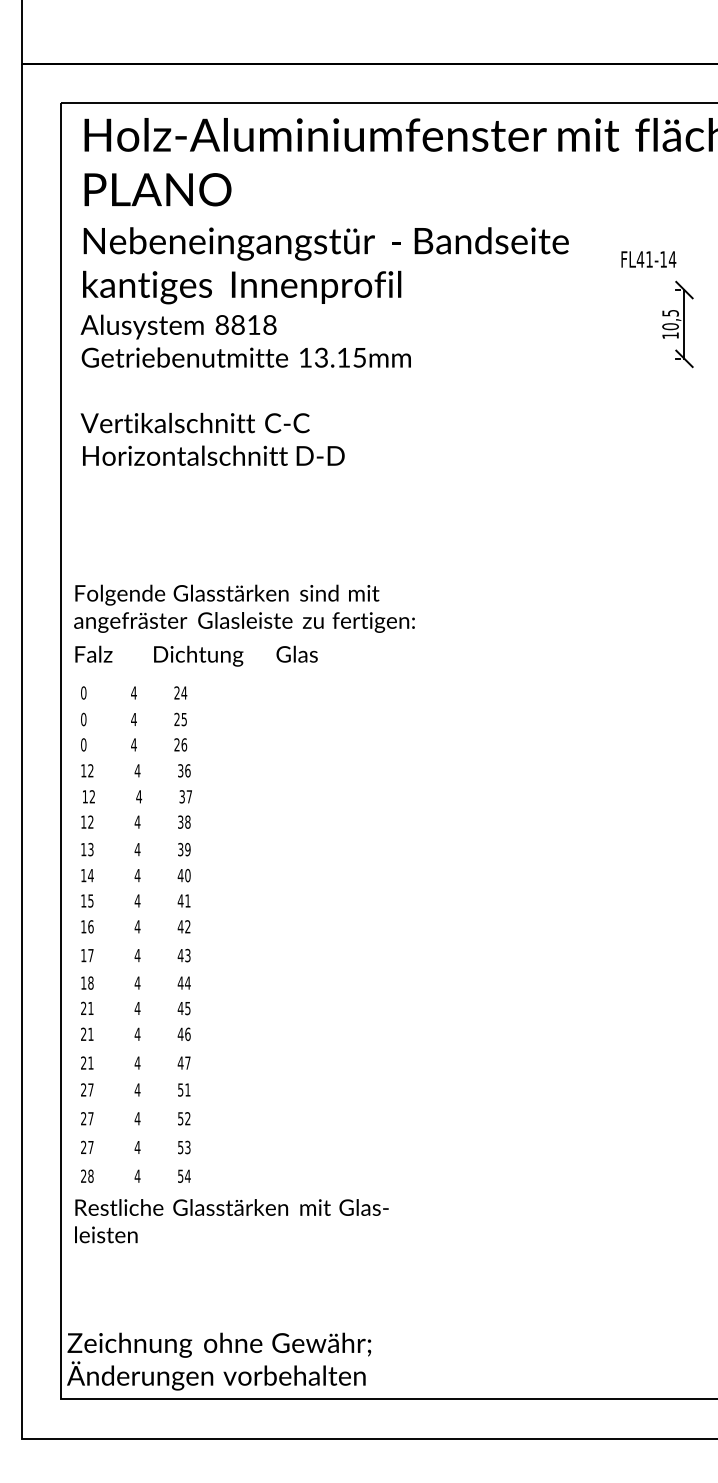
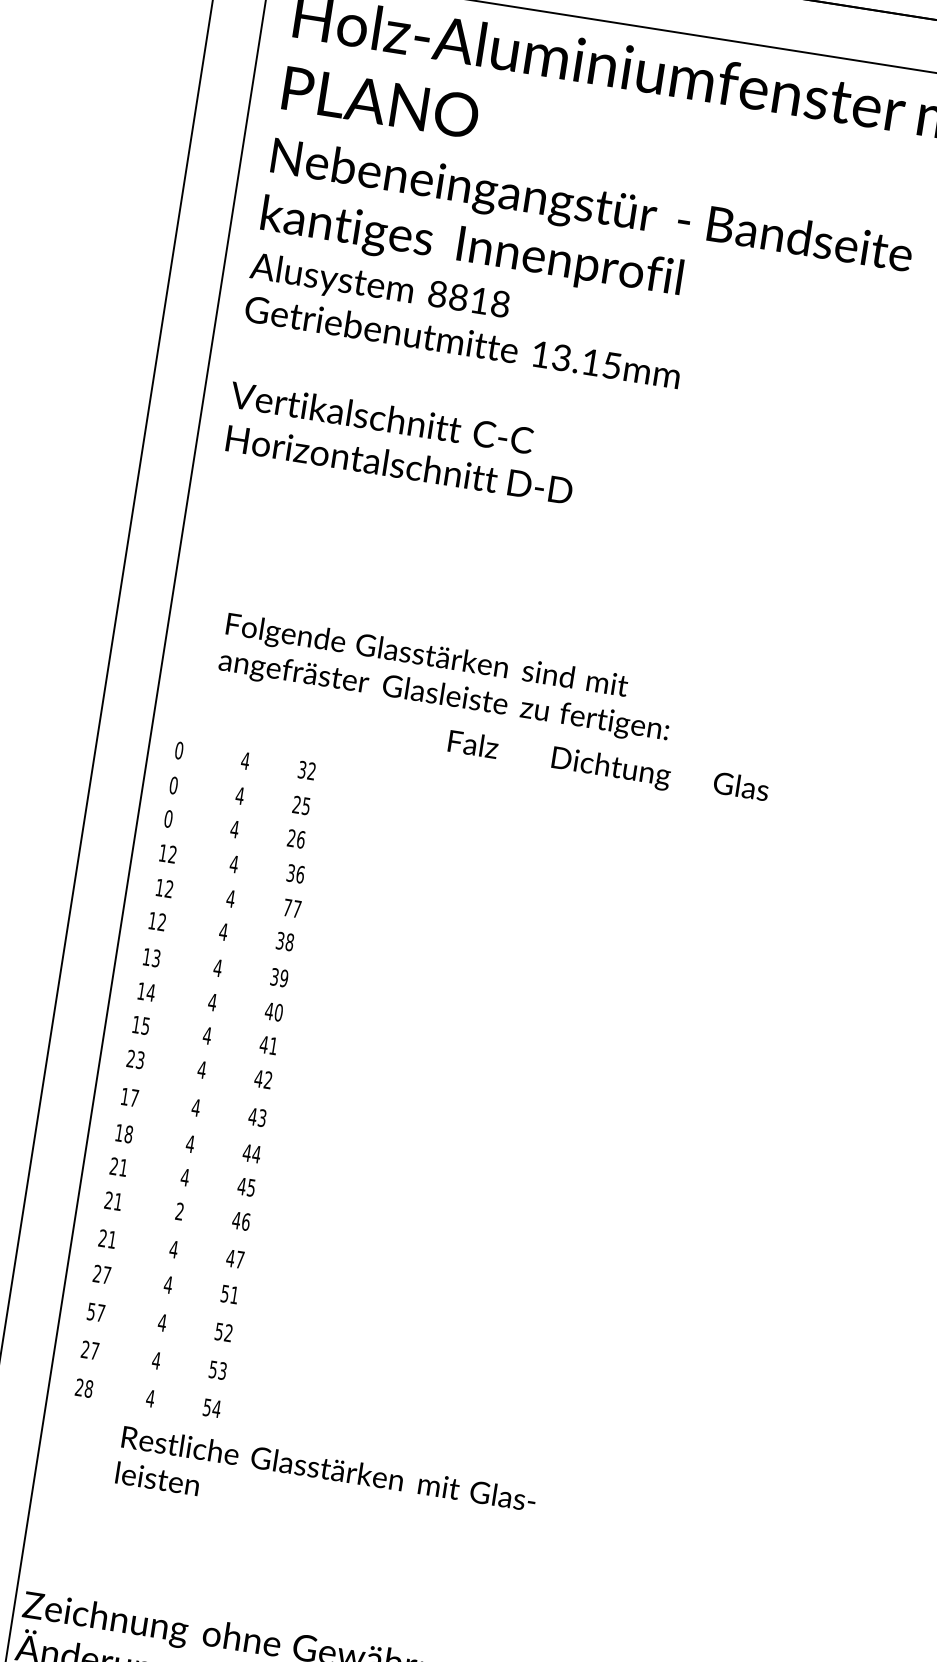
text: (244, 608) -> (446, 678), moved
text: (196, 655) -> (608, 767), moved
text: (180, 692) -> (306, 769), 24 -> 32
text: (181, 796) -> (286, 907), 37 -> 77
text: (87, 926) -> (136, 1059), 16 -> 23
text: (137, 1033) -> (179, 1210), 4 -> 2
text: (83, 1118) -> (91, 1311), 27 -> 57
text: (231, 1221) -> (325, 1487), moved

